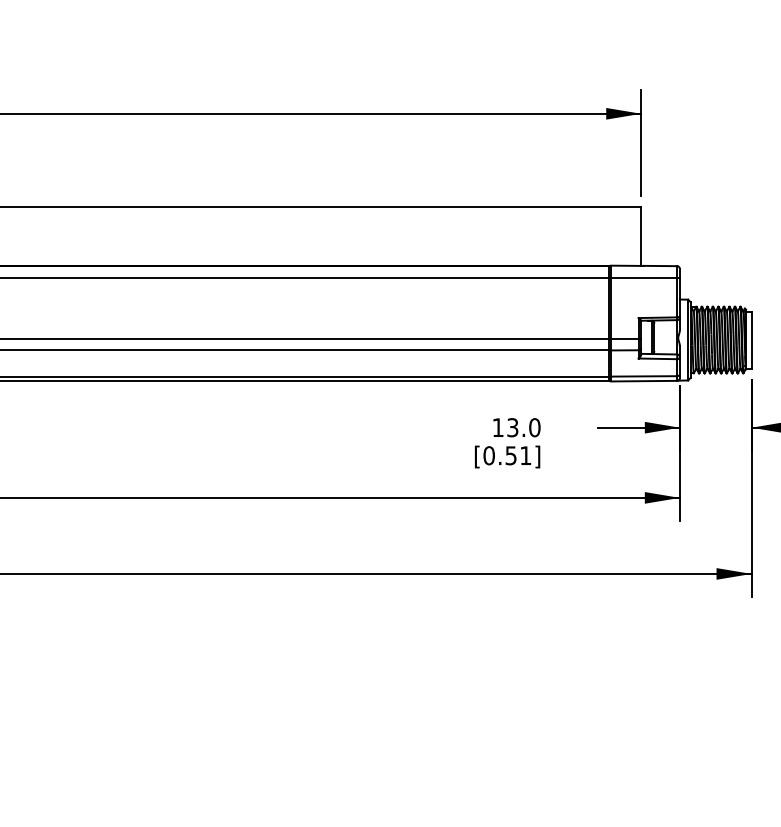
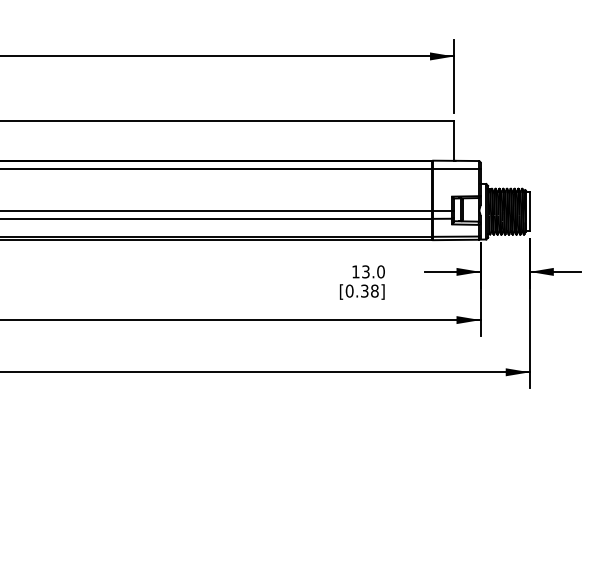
text: (518, 454) -> (369, 290), [0.51] -> [0.38]

